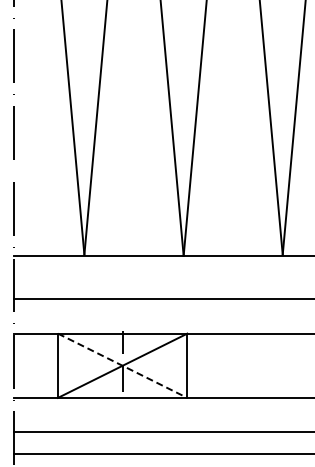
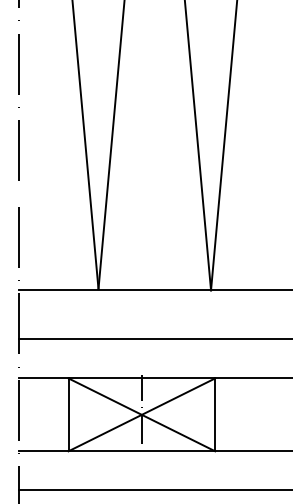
line: (123, 366) -> (142, 415), dashed -> solid

